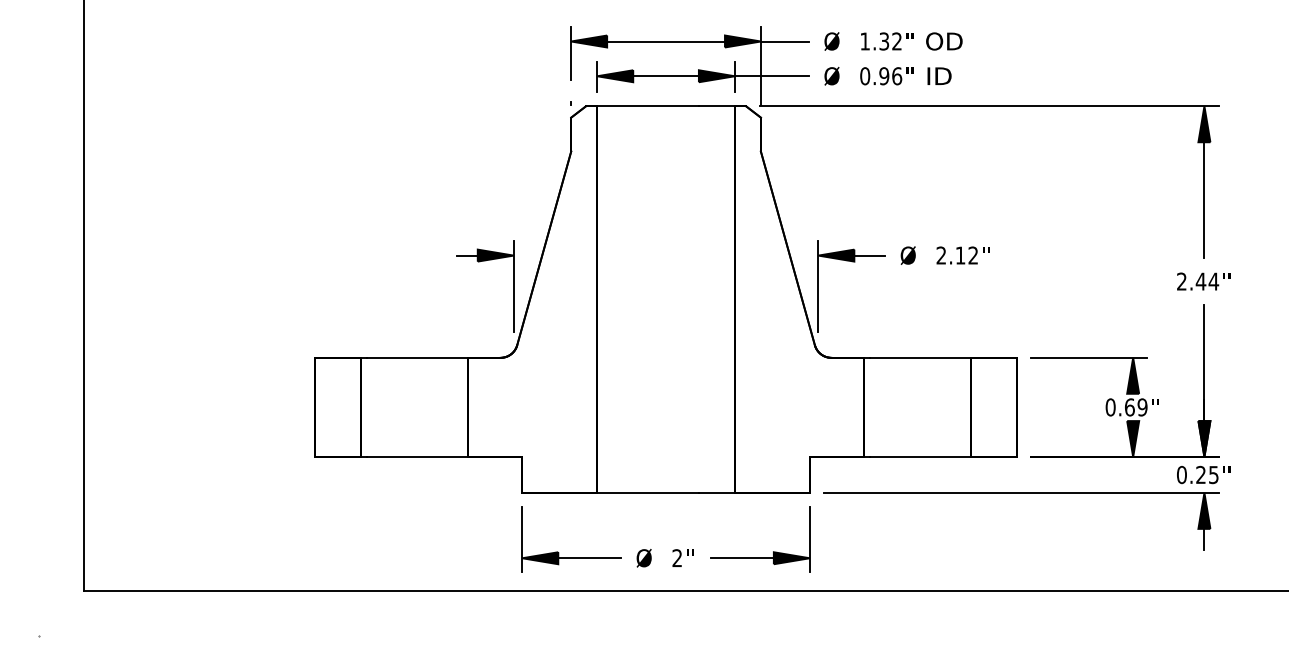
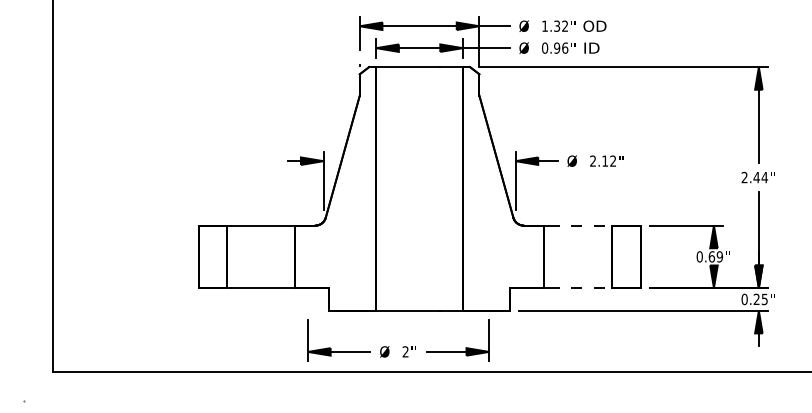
line: (921, 357) -> (580, 225), solid -> dashed
line: (921, 457) -> (580, 288), solid -> dashed
part: (673, 549) -> (403, 346), moved

